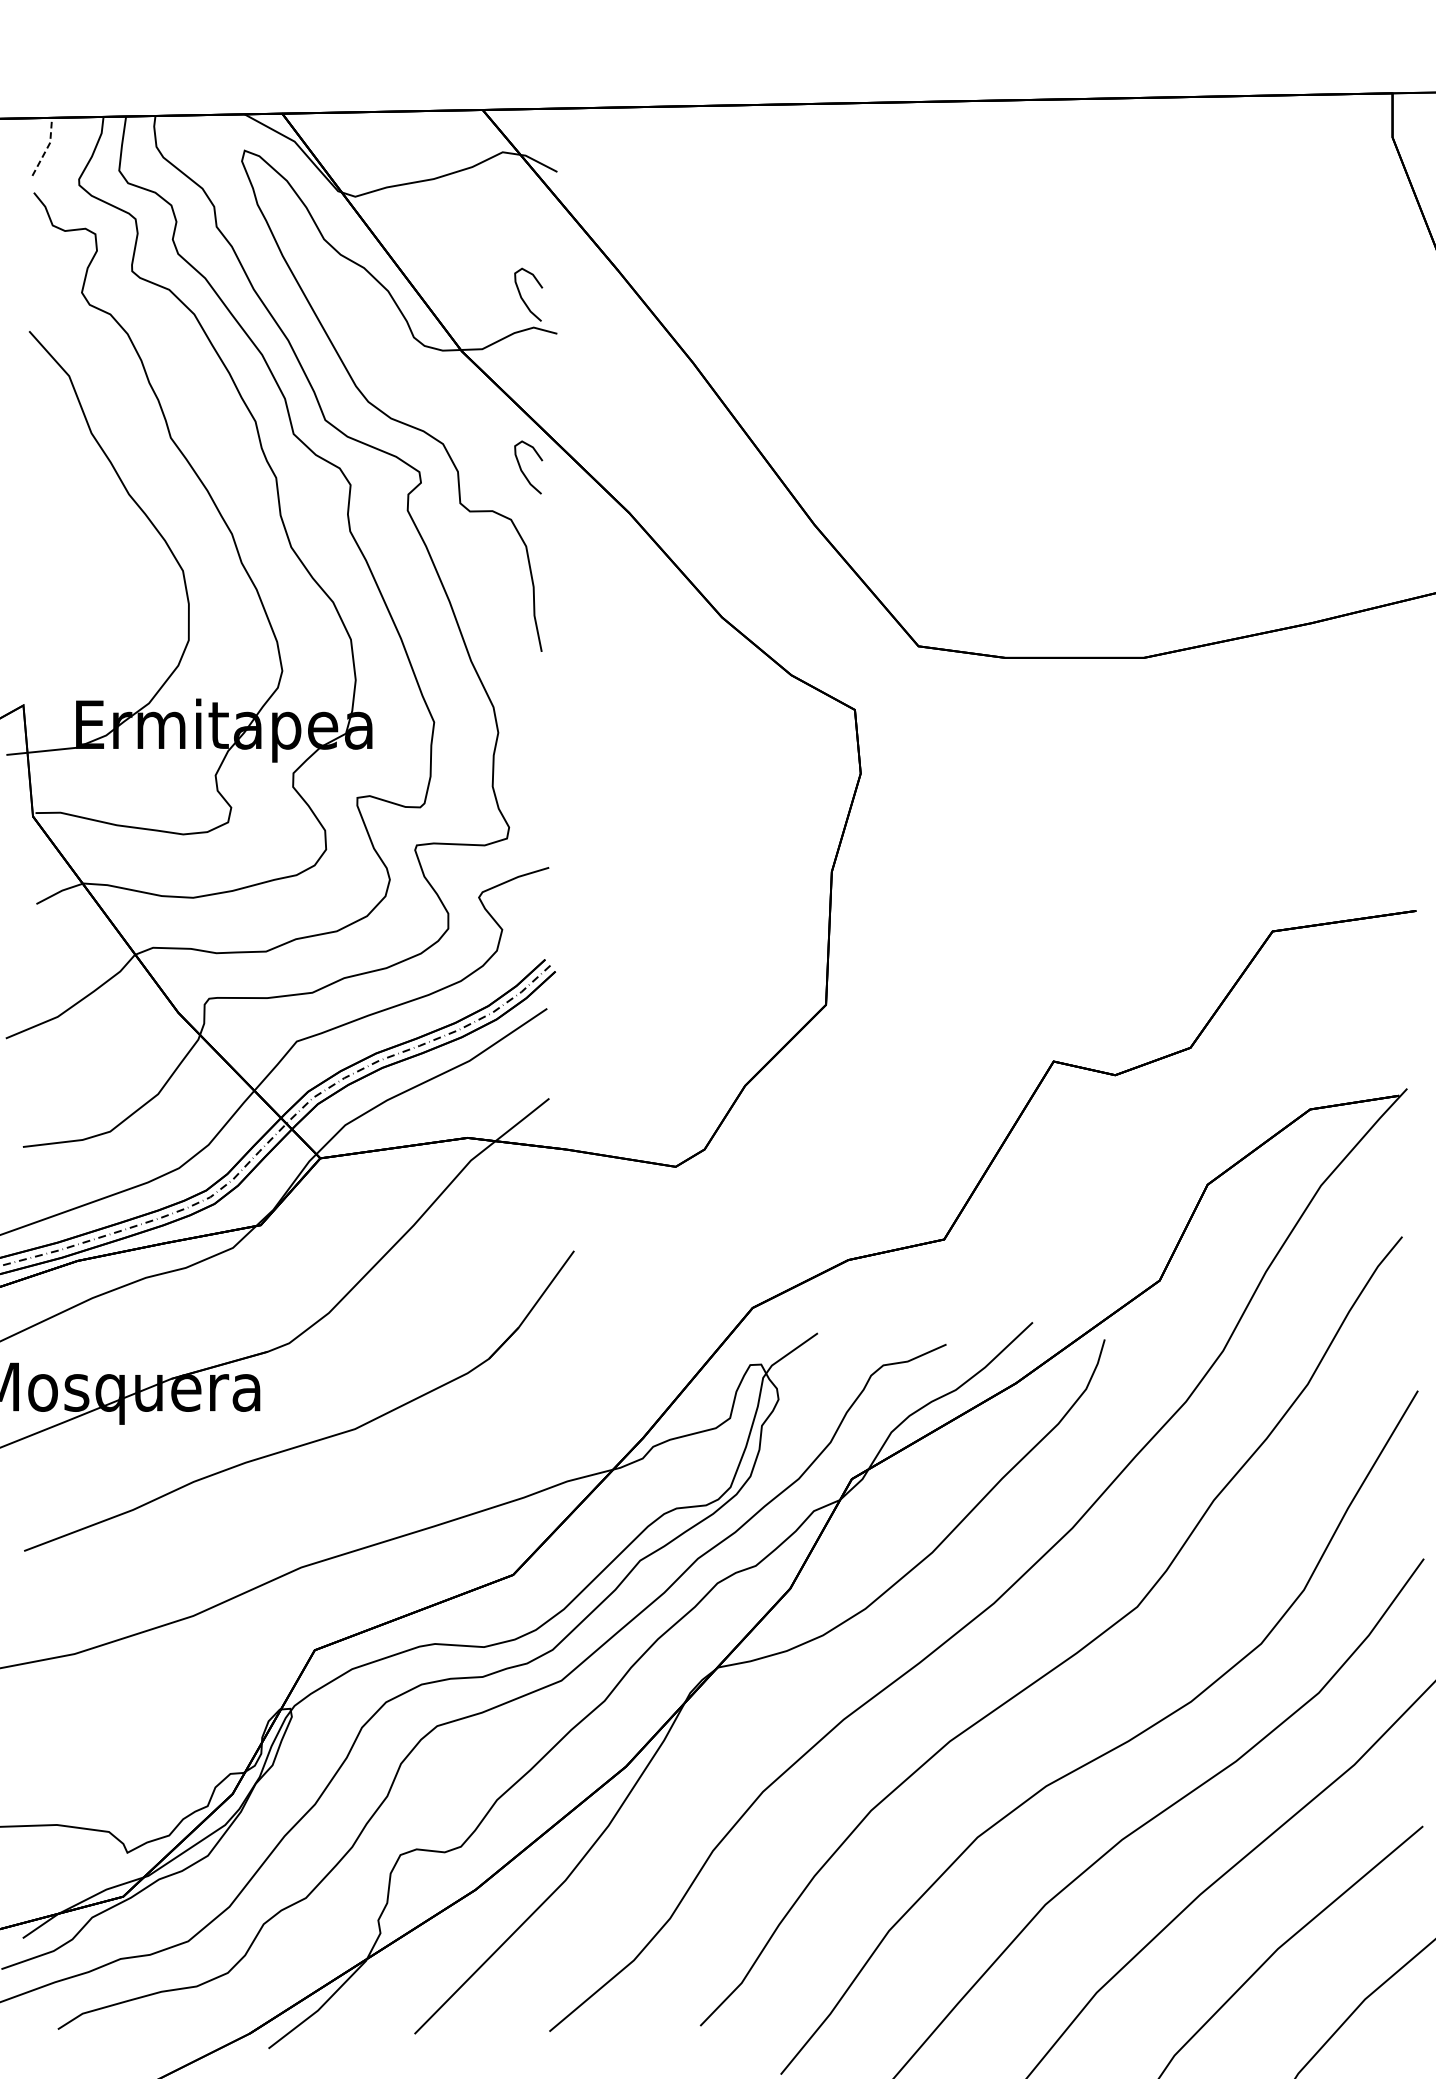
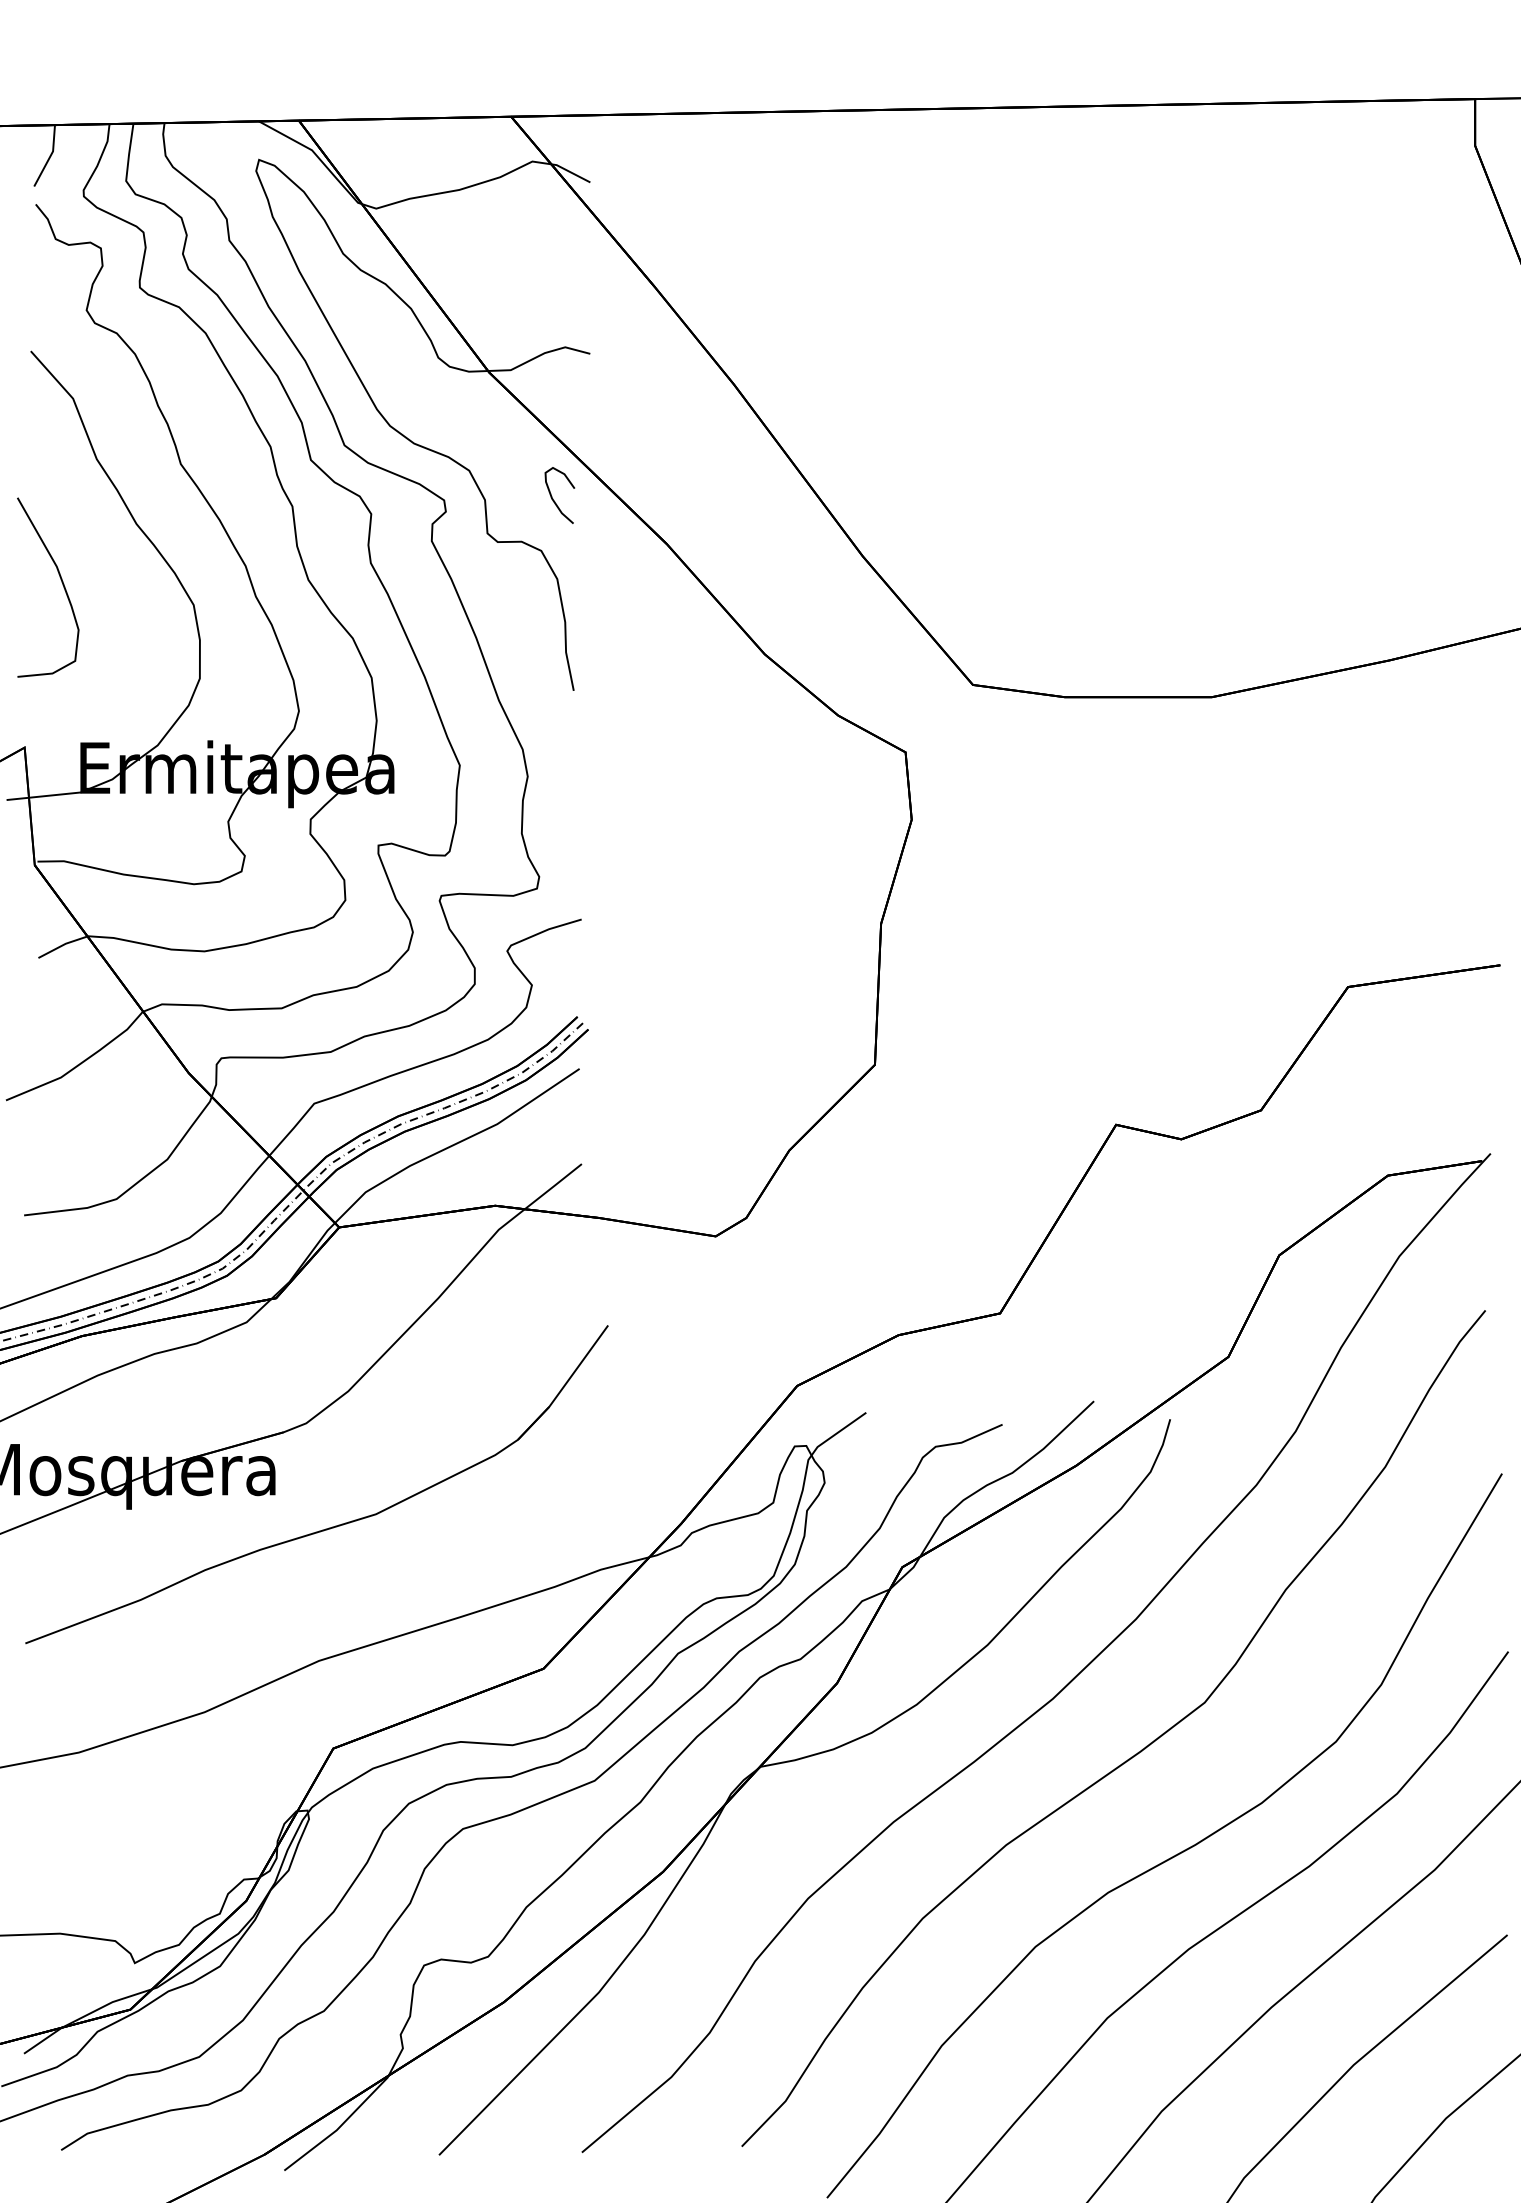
line: (47, 147) -> (50, 156), dashed -> solid
curve: (522, 297) -> (553, 315), removed
curve: (58, 549) -> (61, 582), added

